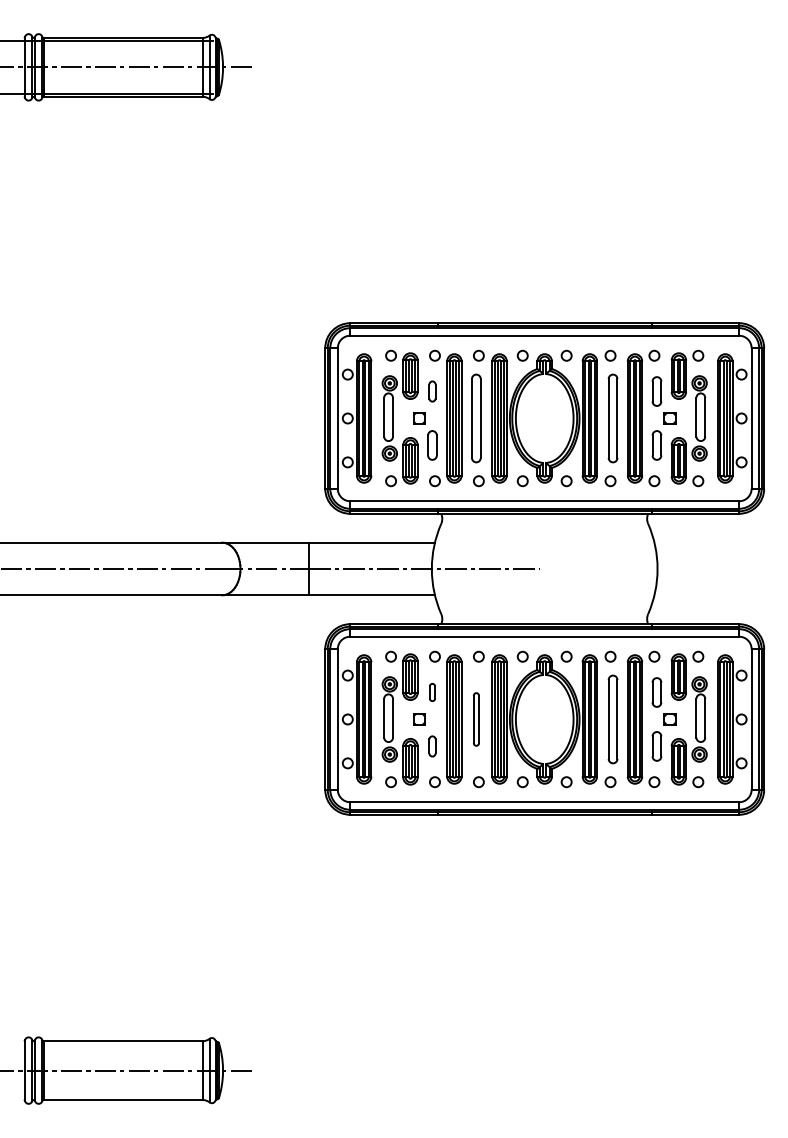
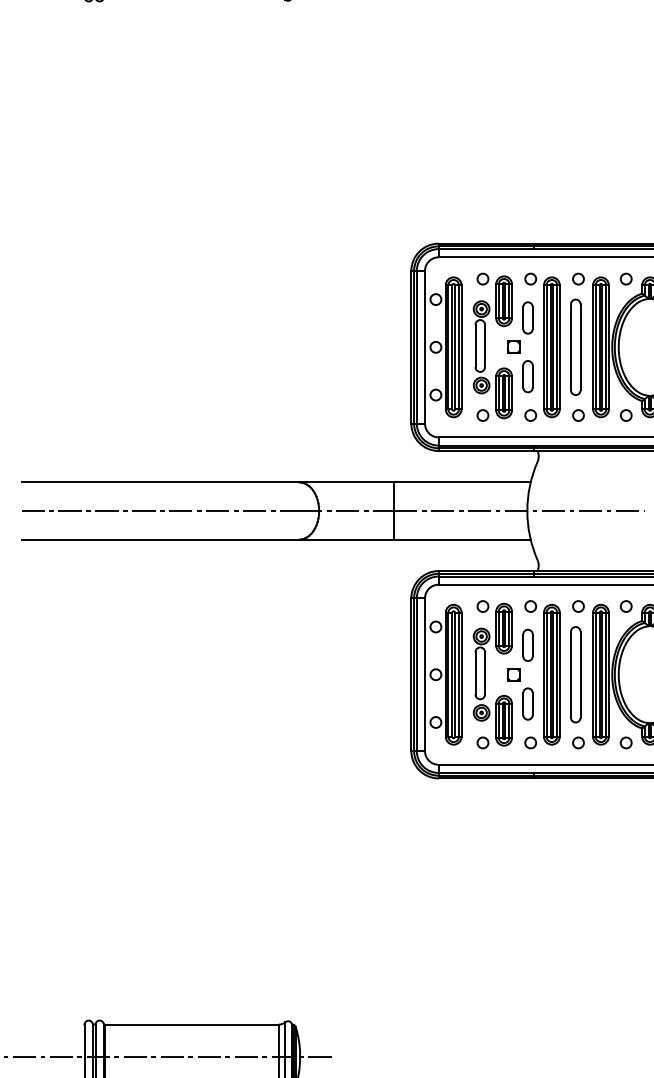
part: (432, 391) -> (528, 317), size x1.43
part: (432, 692) -> (528, 645), size x1.67
part: (476, 719) -> (575, 674), size x1.67
part: (432, 746) -> (528, 704), size x1.43

